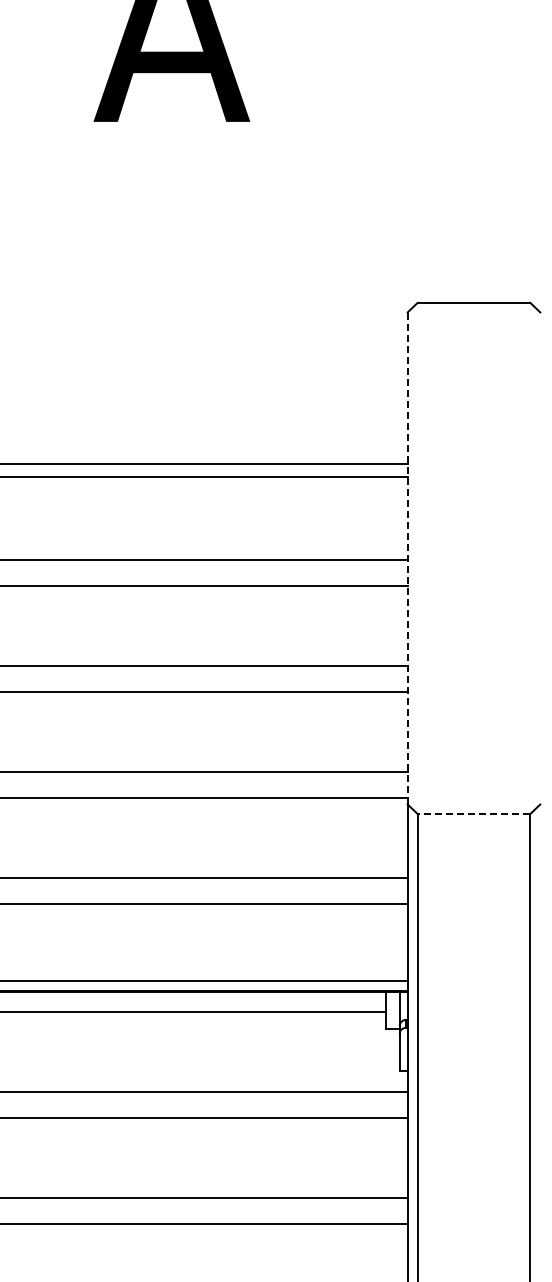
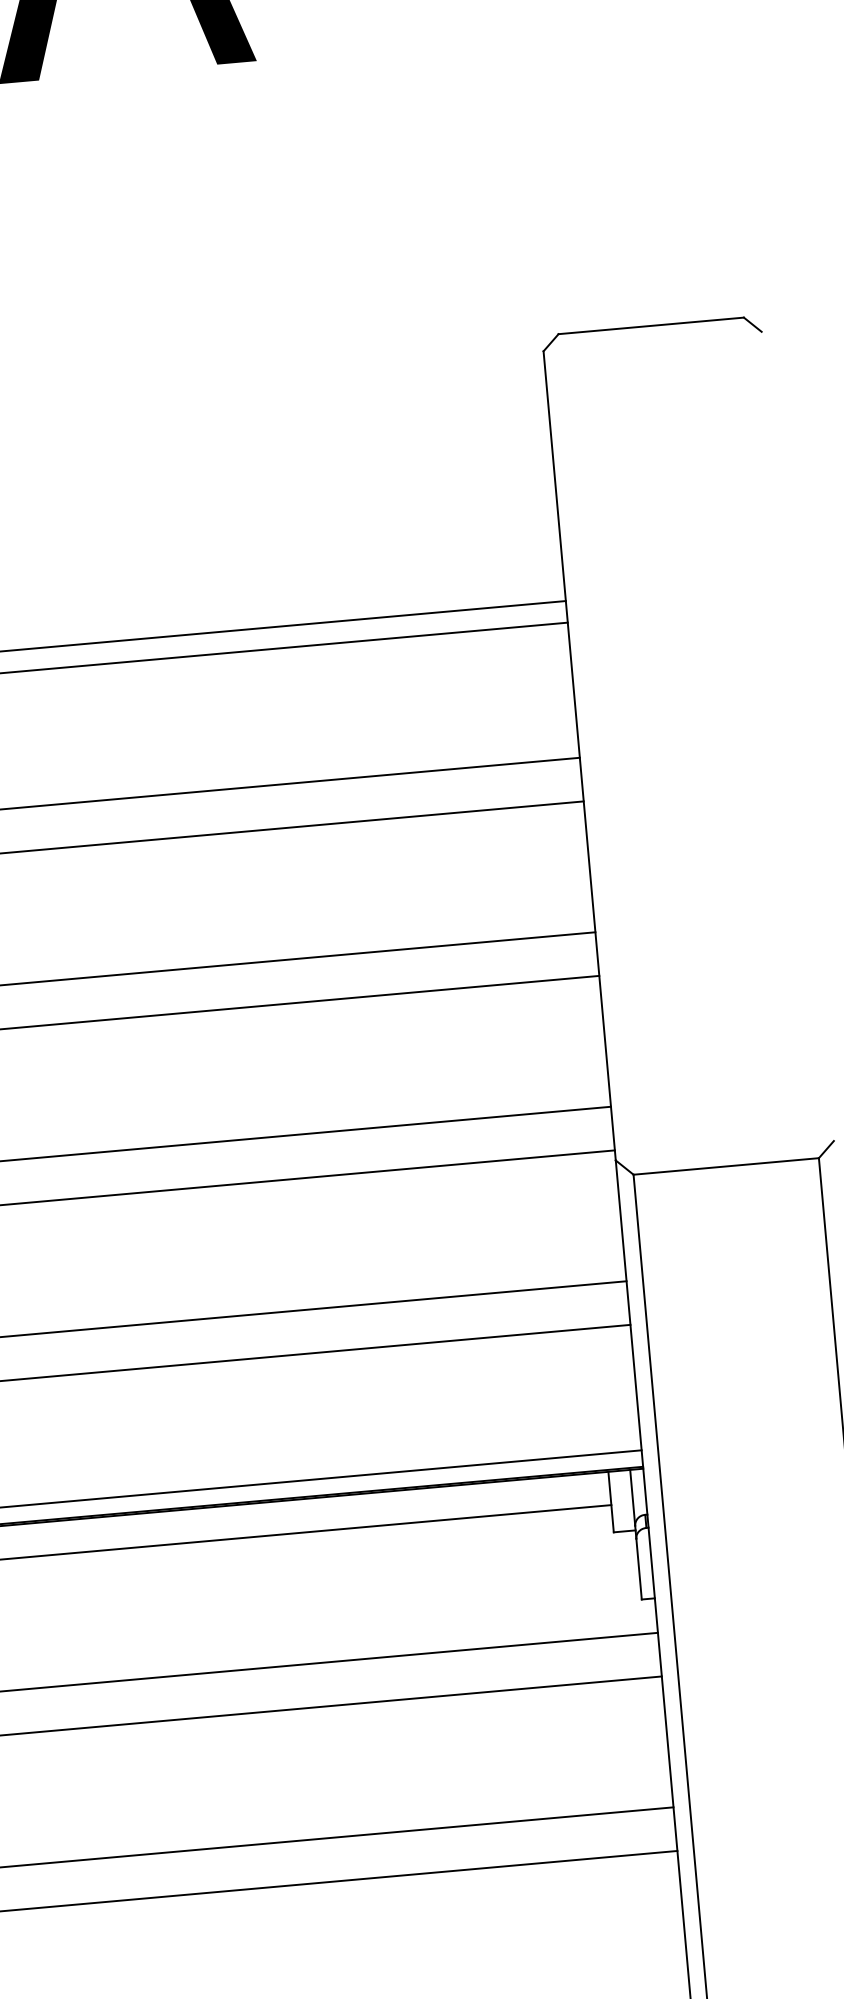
line: (407, 557) -> (579, 754), dashed -> solid
line: (473, 814) -> (725, 1167), dashed -> solid

